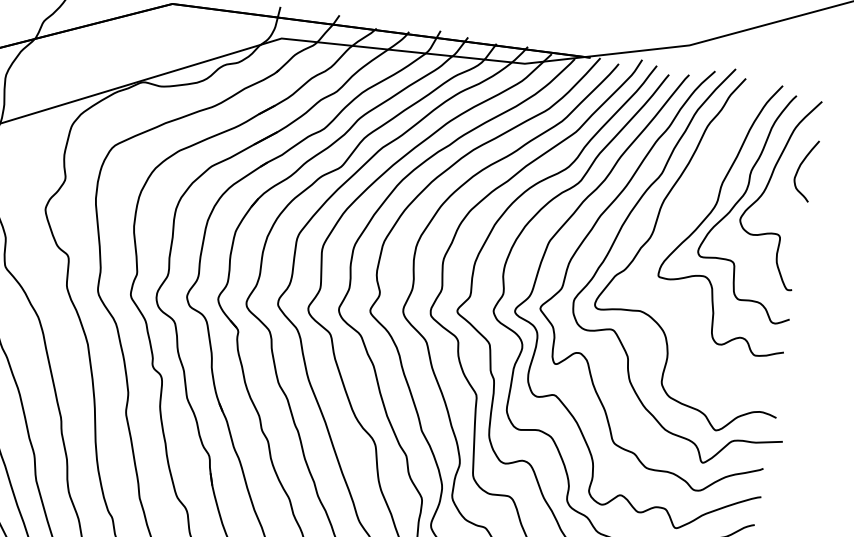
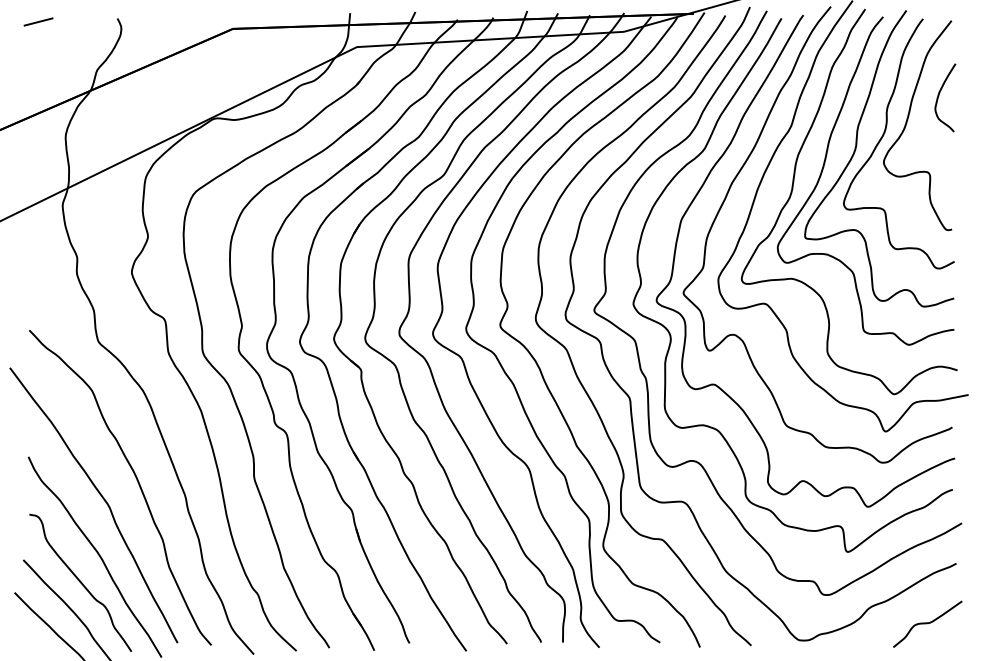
curve: (686, 215) -> (824, 167), added

